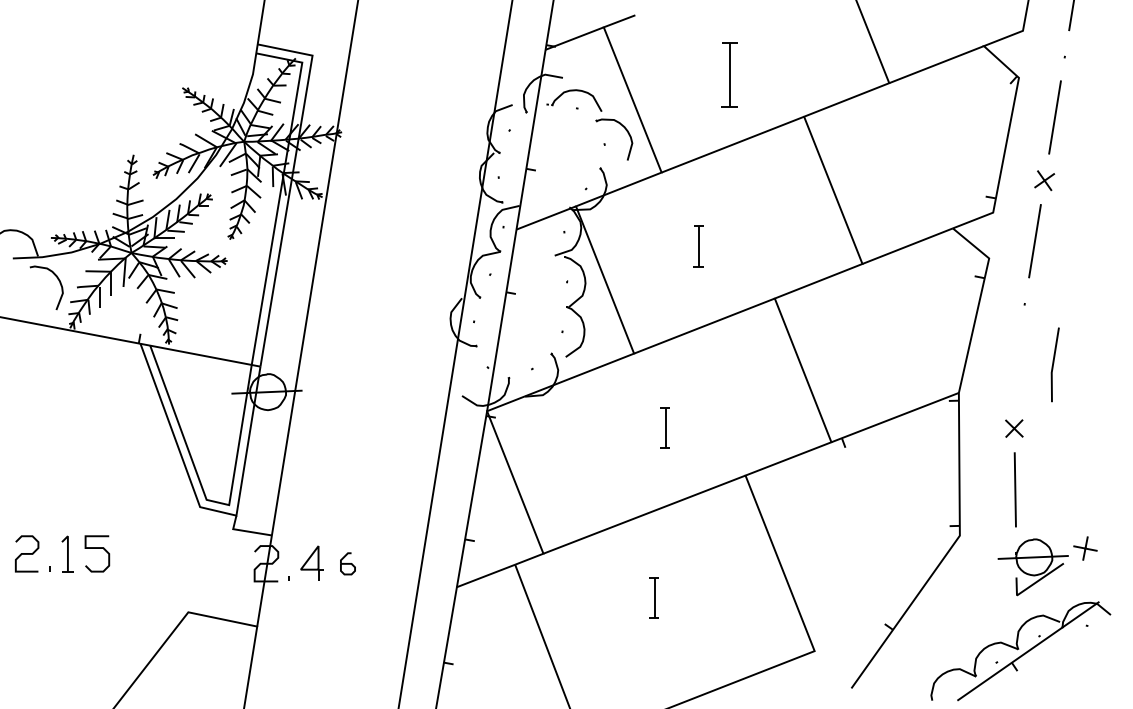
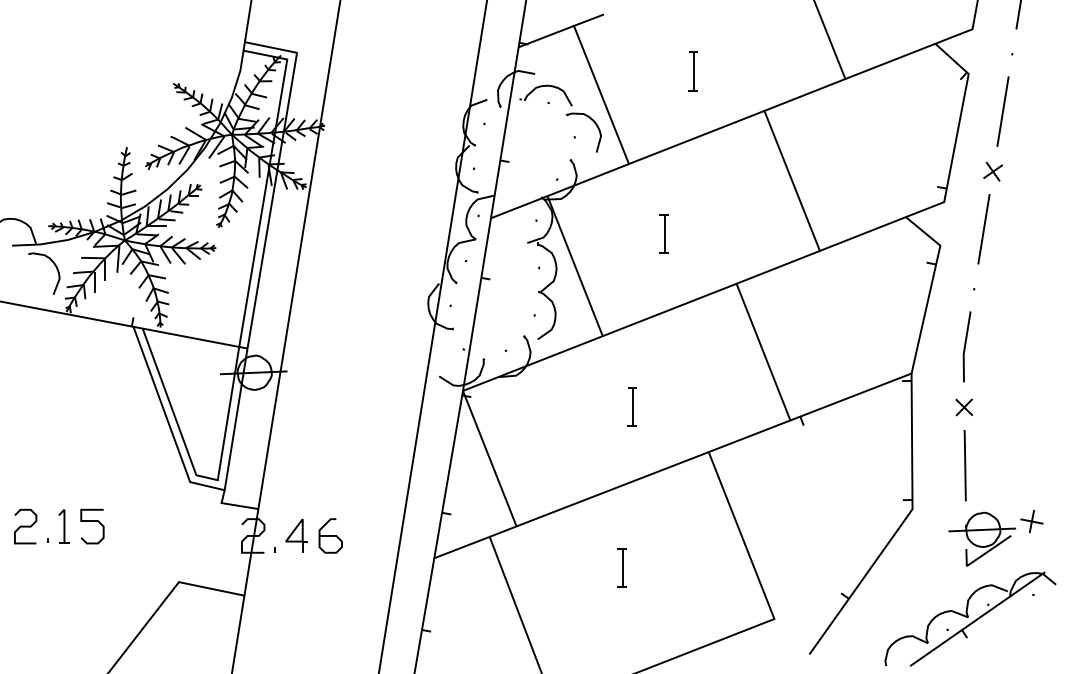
part: (729, 74) -> (693, 70), size x0.62
line: (1054, 363) -> (966, 345), moved
part: (347, 563) -> (330, 535), size x1.67

